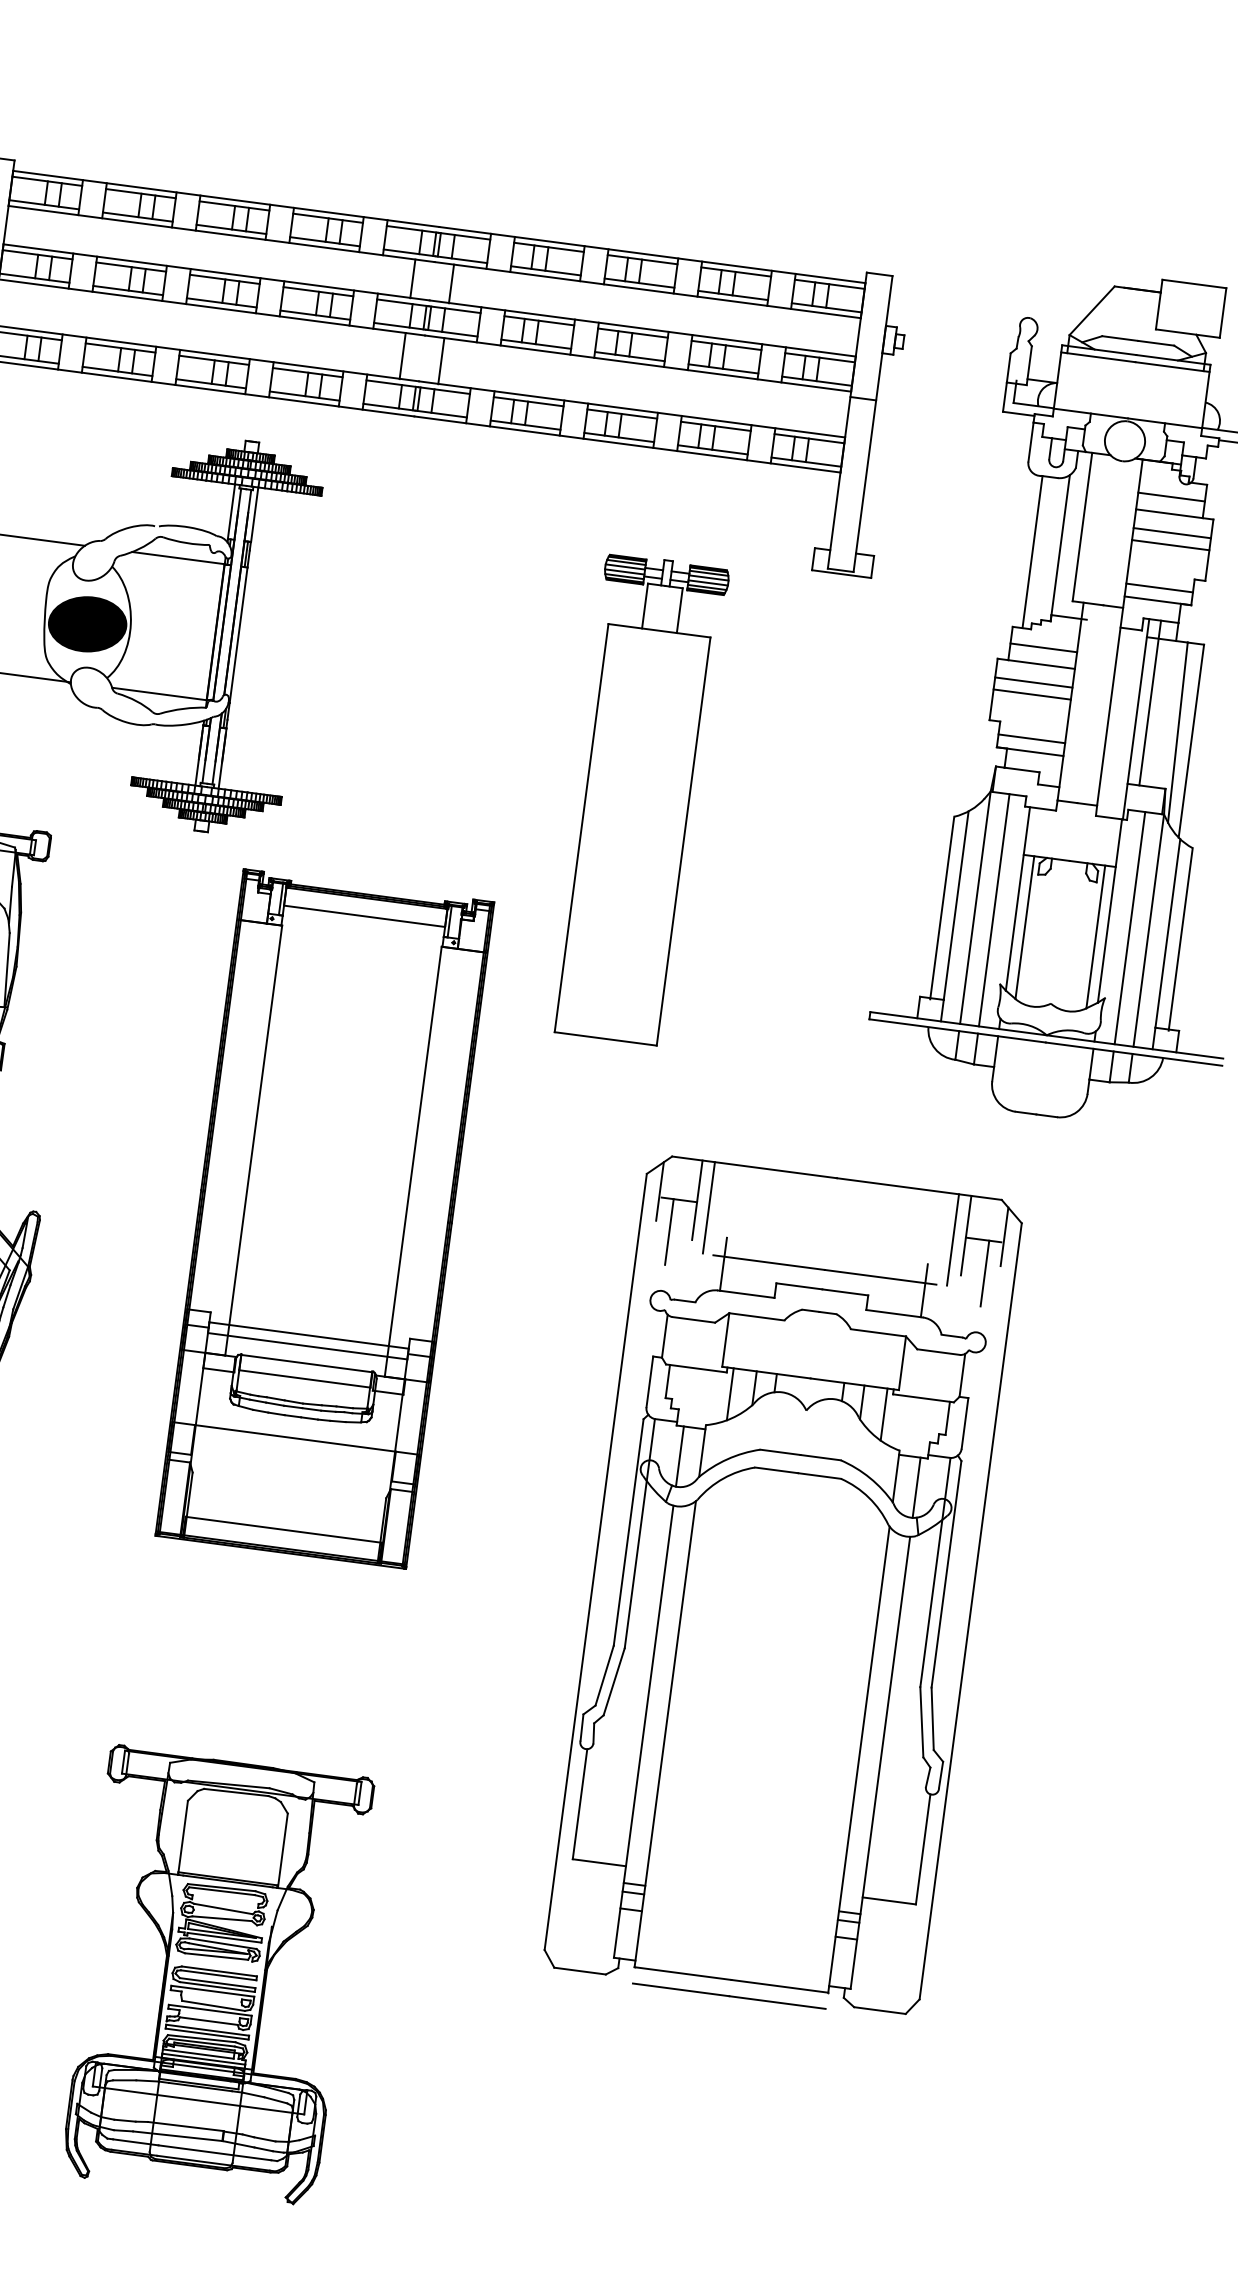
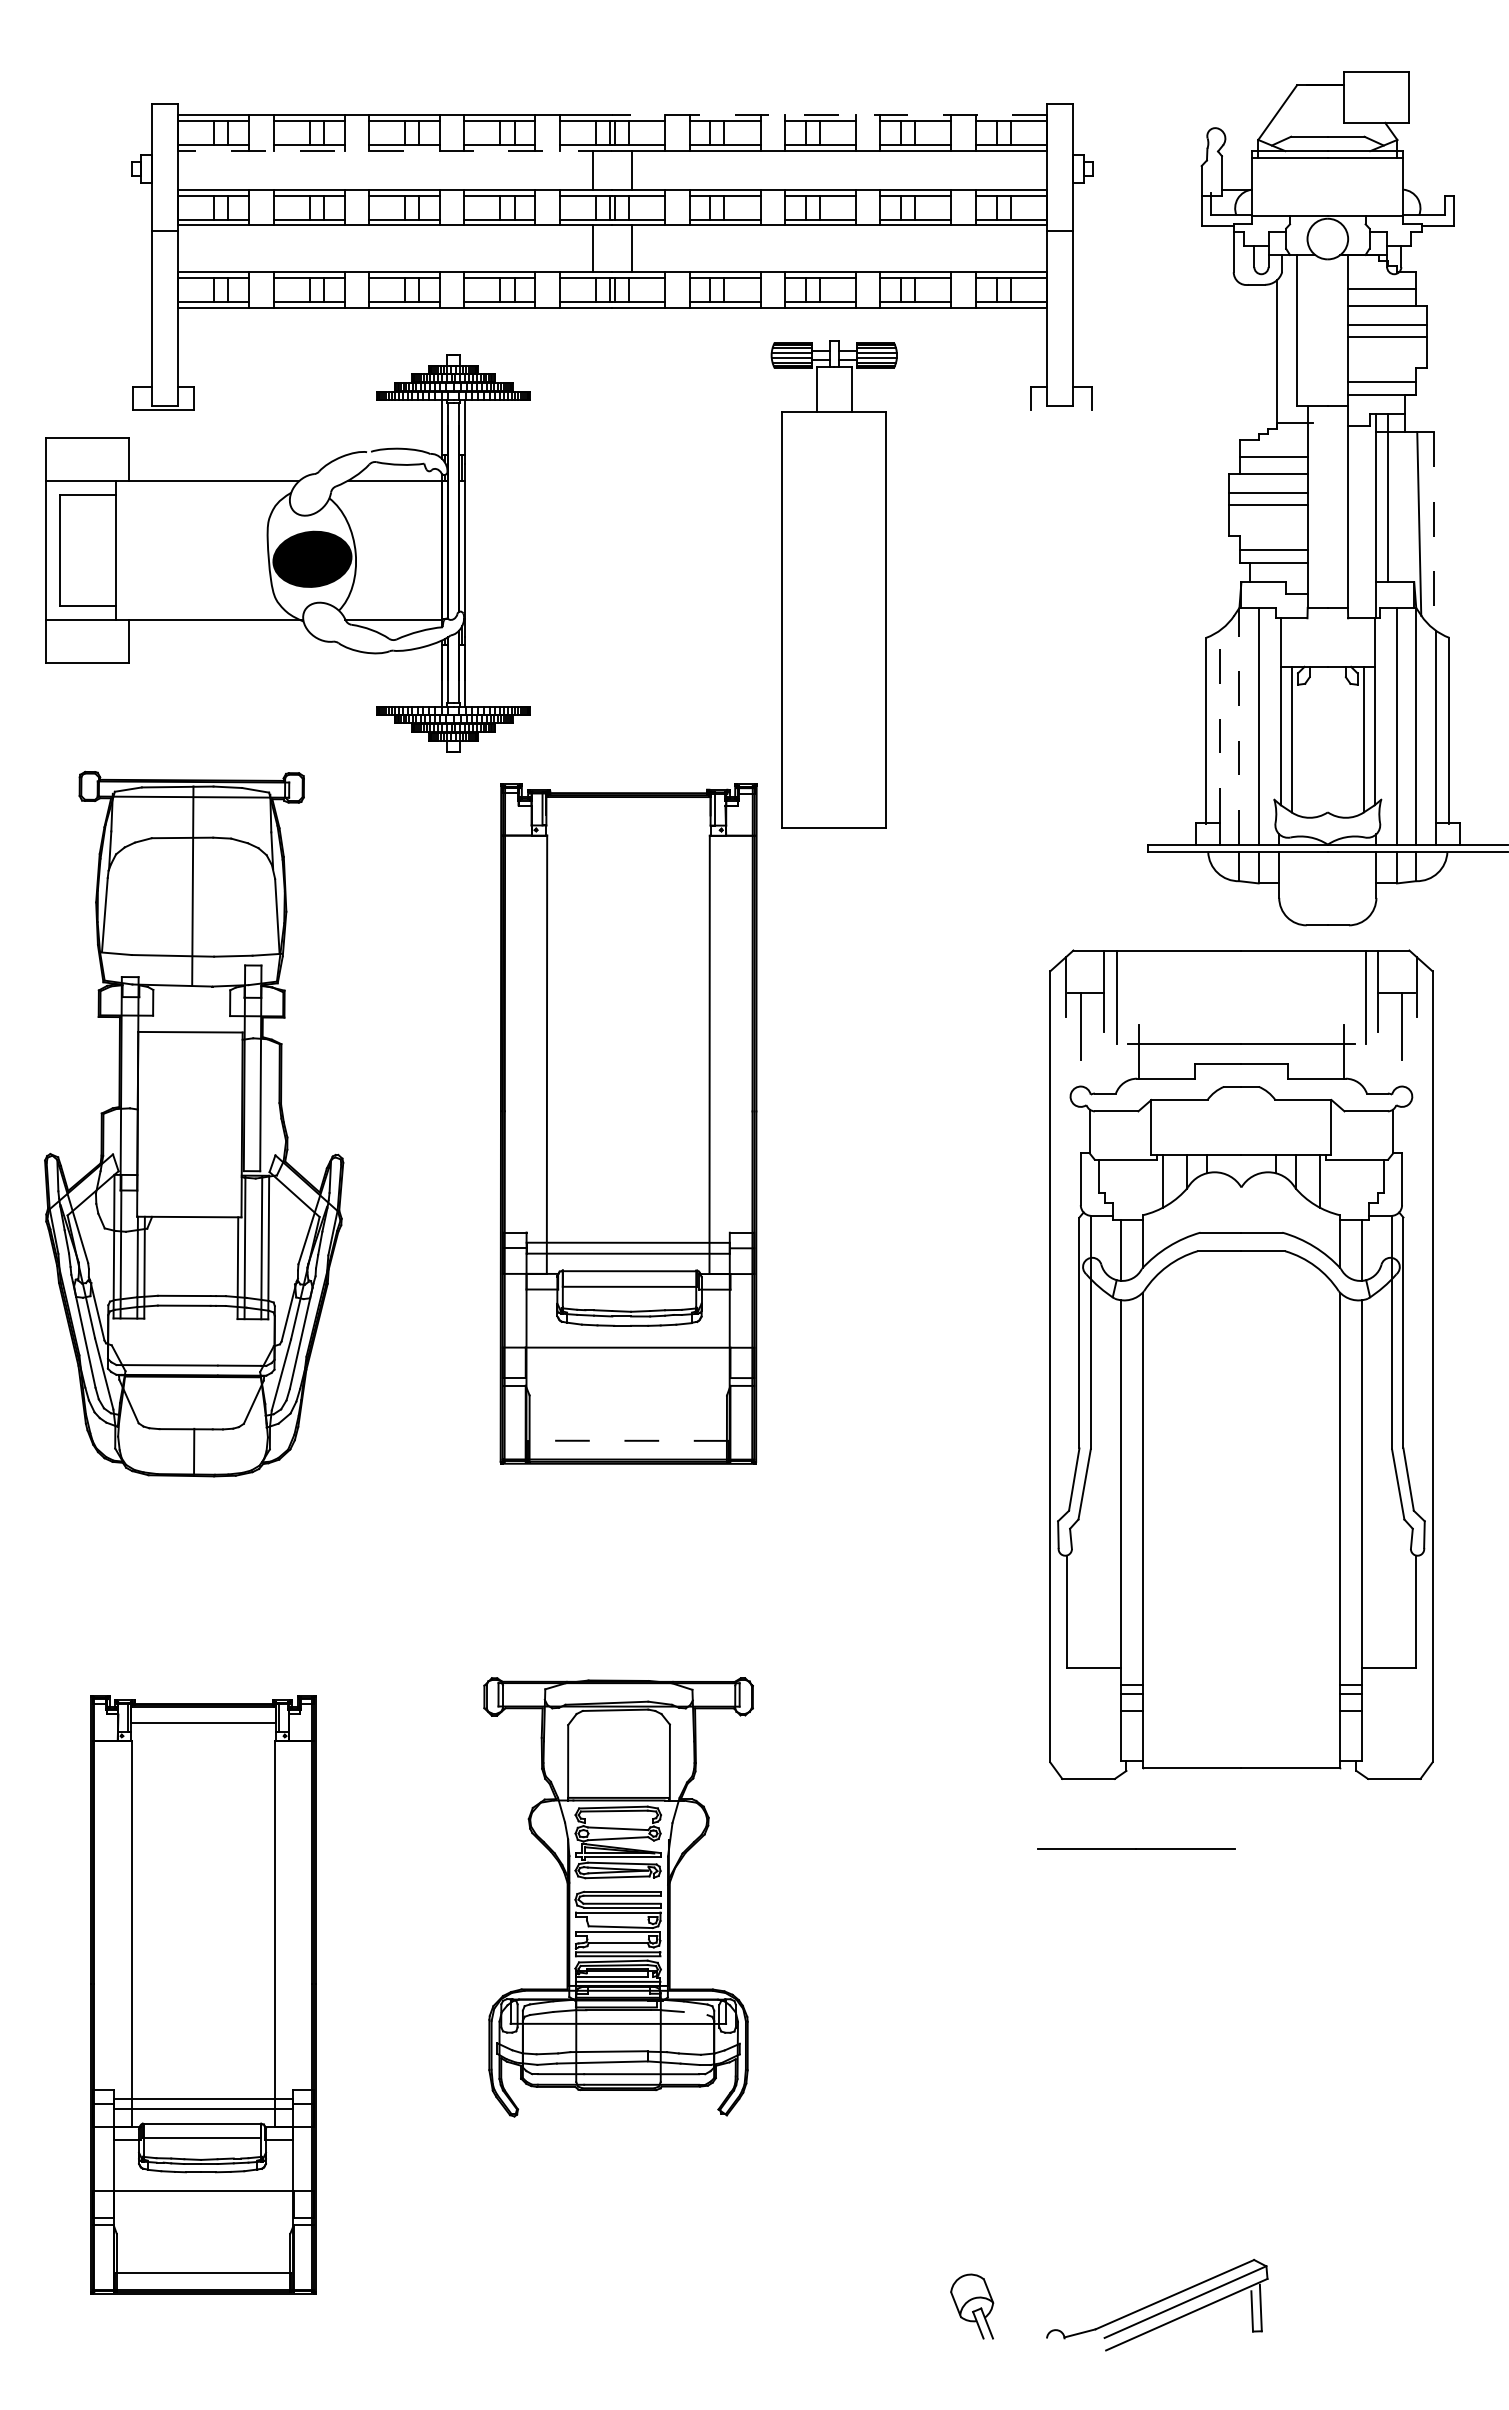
line: (220, 233) -> (394, 150), solid -> dashed
line: (652, 254) -> (829, 114), solid -> dashed
line: (1032, 551) -> (1249, 361), removed
line: (841, 574) -> (1061, 409), removed
line: (1190, 741) -> (1433, 531), solid -> dashed
part: (636, 799) -> (833, 584), moved
line: (955, 905) -> (1219, 726), solid -> dashed
line: (975, 907) -> (1239, 725), solid -> dashed
line: (364, 916) -> (628, 815), removed
line: (282, 1529) -> (627, 1440), solid -> dashed
part: (783, 1584) -> (1241, 1364), moved
line: (275, 2100) -> (695, 2013), removed

